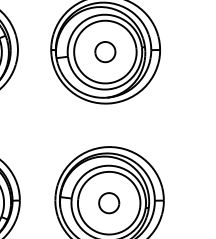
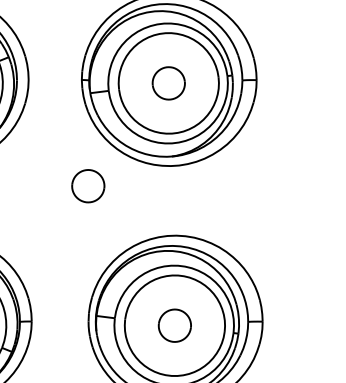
part: (55, 116) -> (88, 186), added

